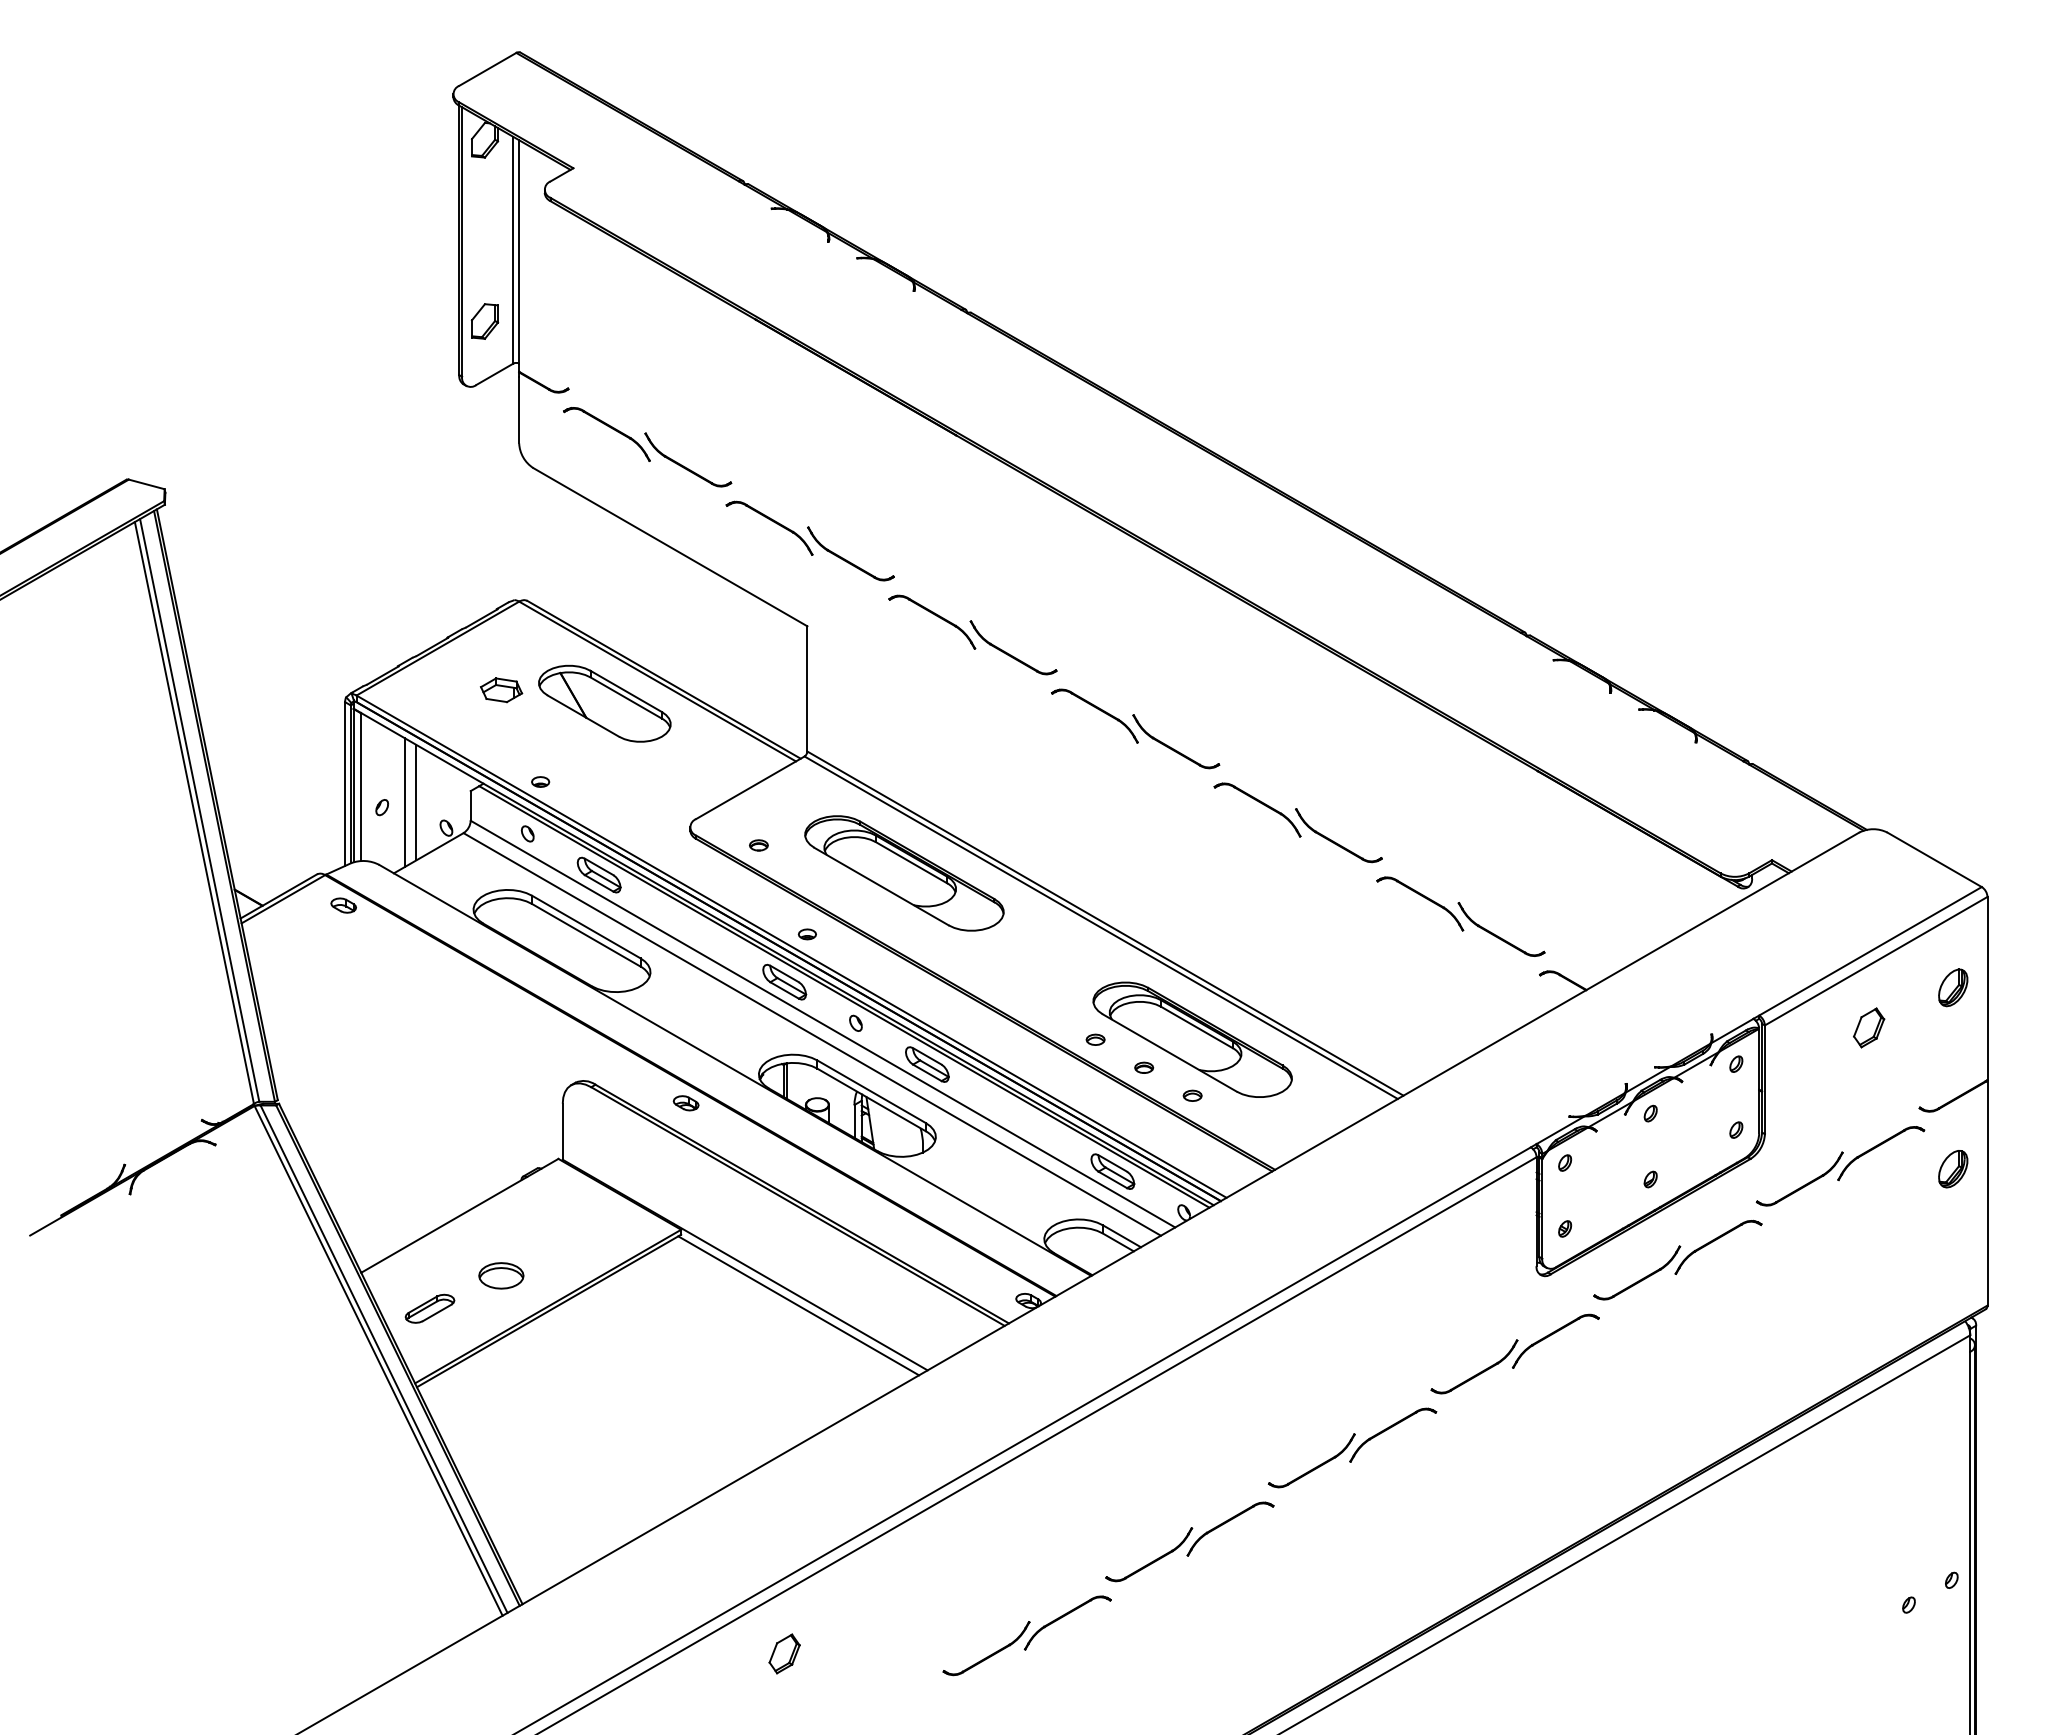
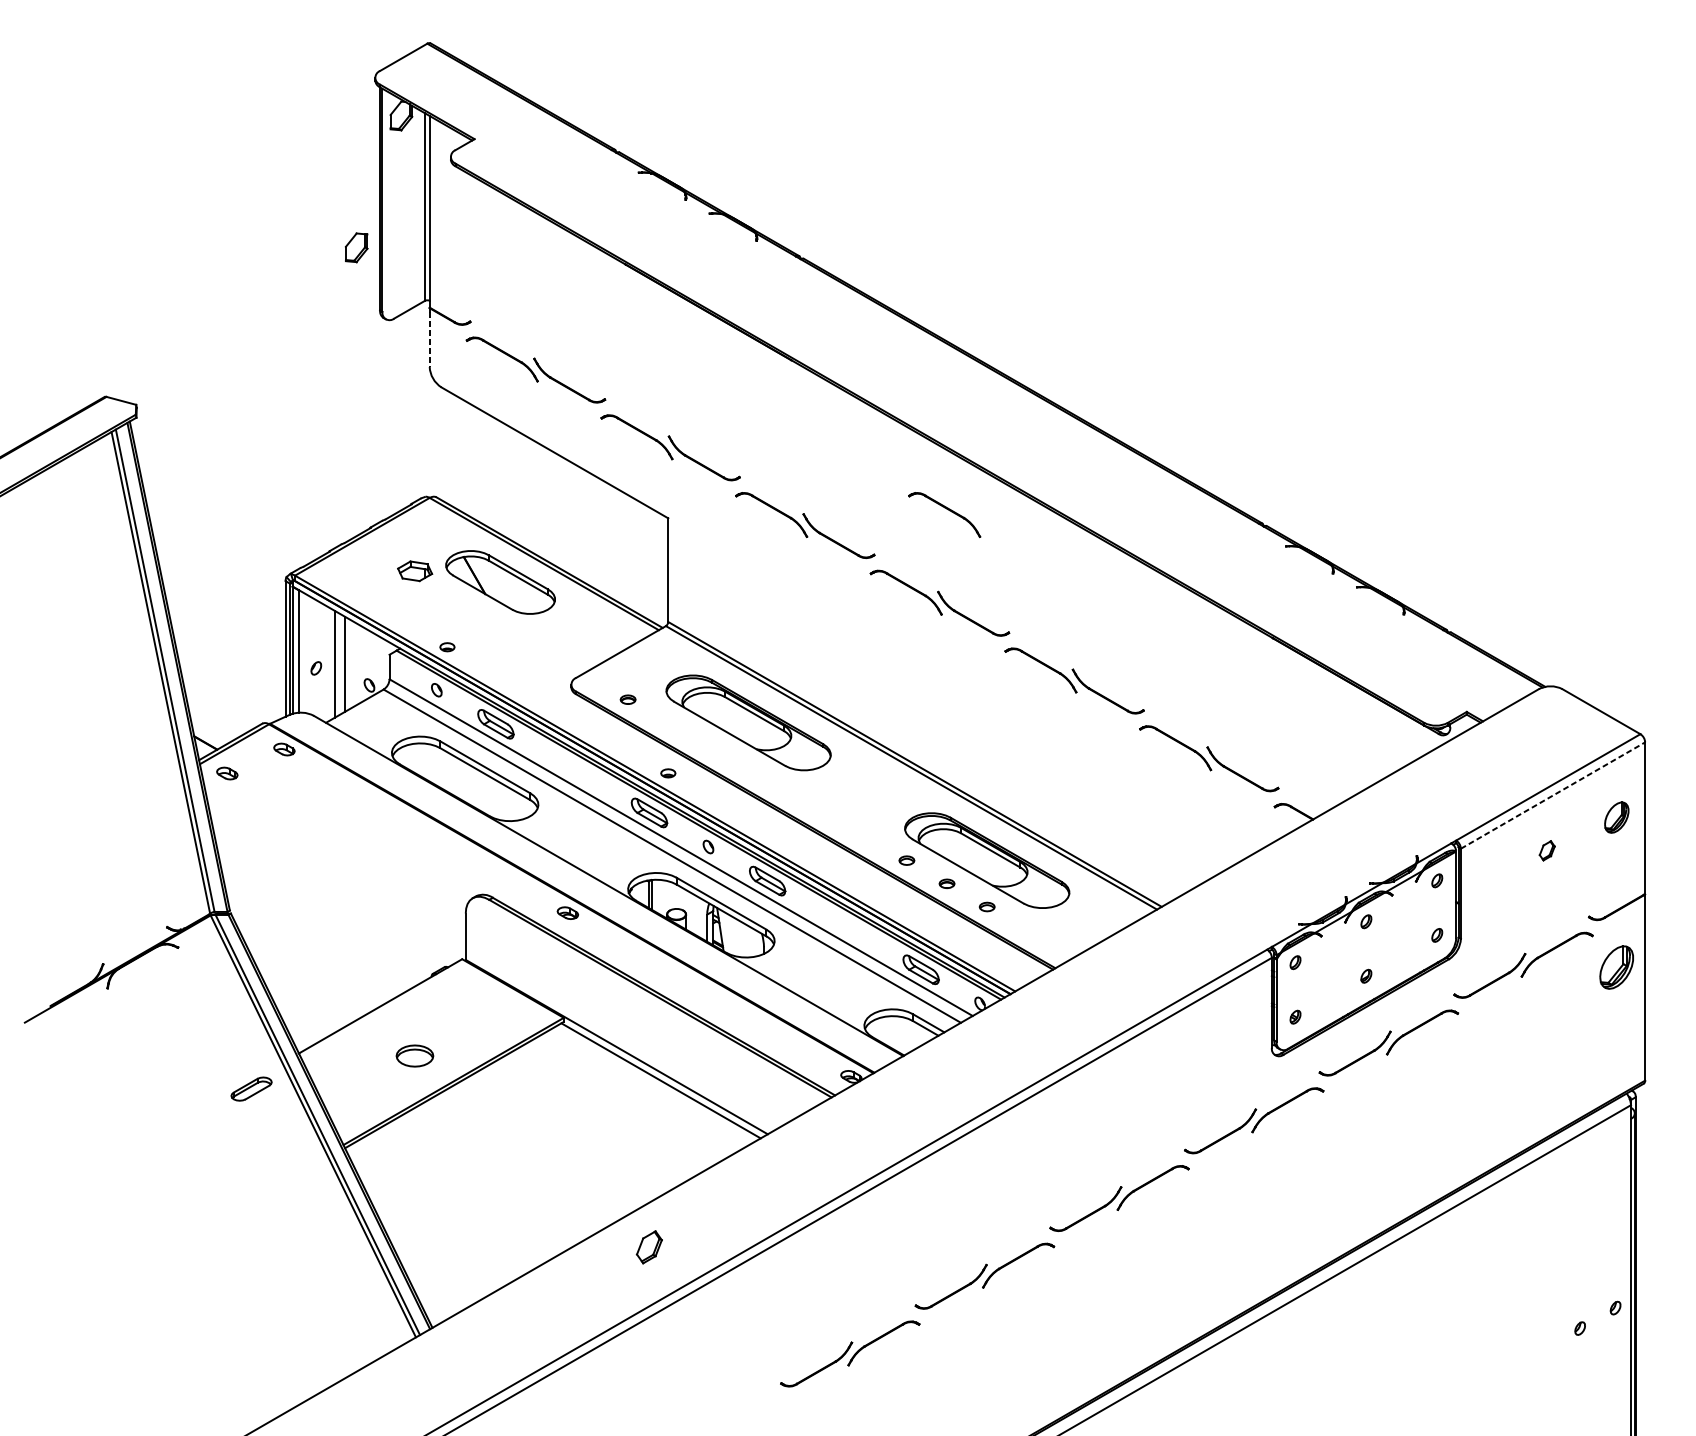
part: (484, 321) -> (356, 247), moved
line: (519, 410) -> (429, 339), solid -> dashed
part: (1143, 615) -> (946, 509), added
part: (274, 934) -> (227, 773), added
line: (1876, 961) -> (1553, 795), solid -> dashed
part: (1869, 1027) -> (1547, 850), size x0.6
part: (1953, 1169) -> (1617, 967), size x1.4
part: (429, 1308) -> (251, 1088), moved
part: (784, 1653) -> (649, 1246), moved

